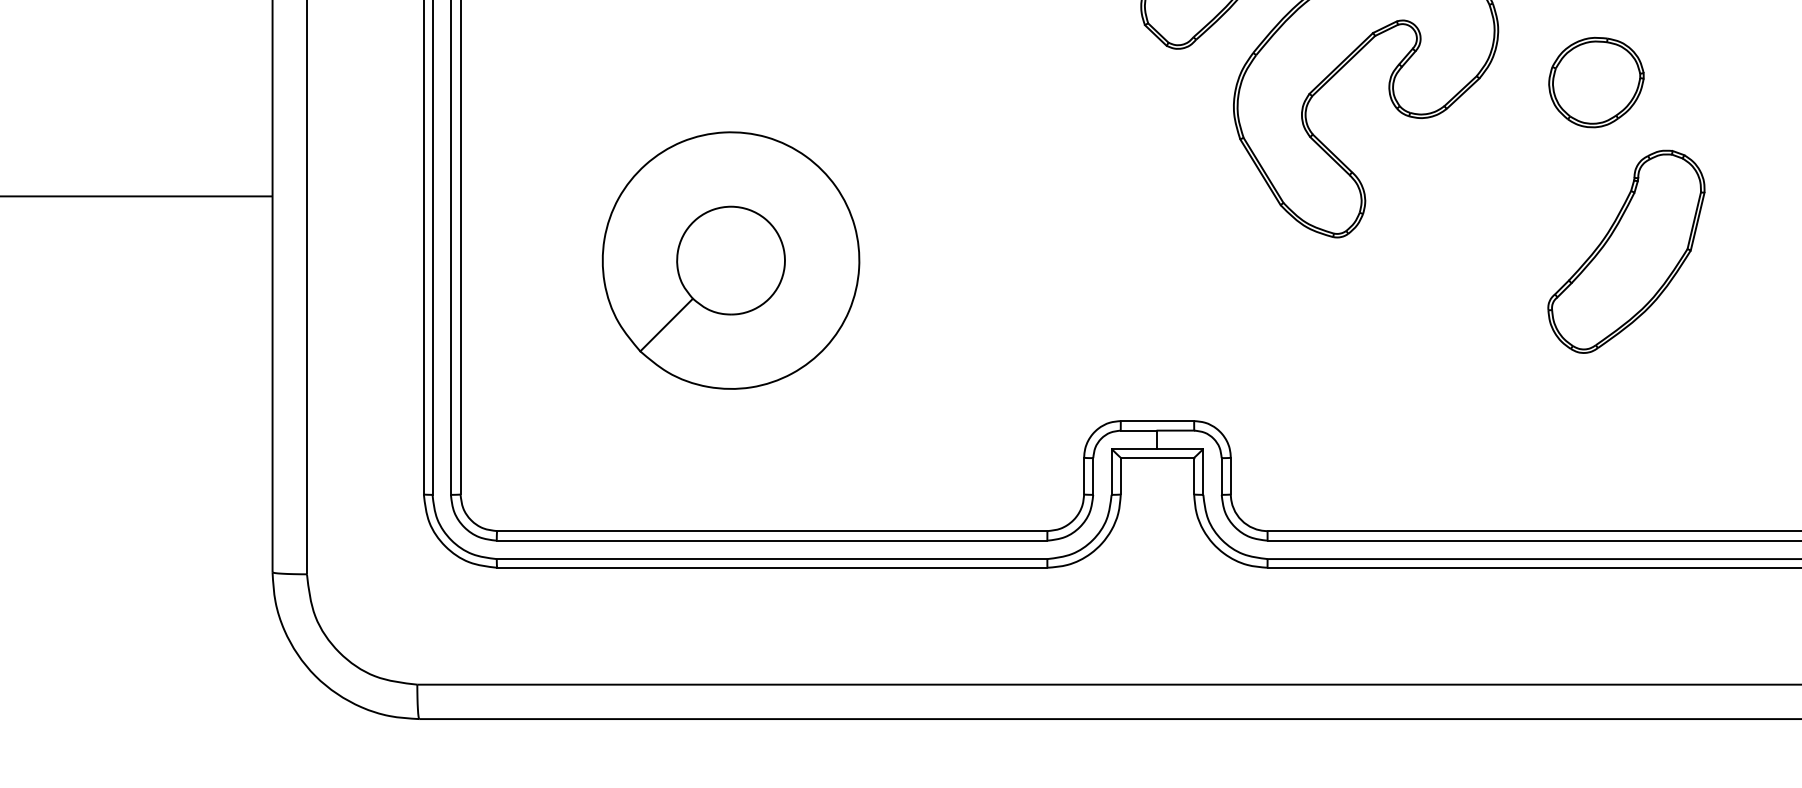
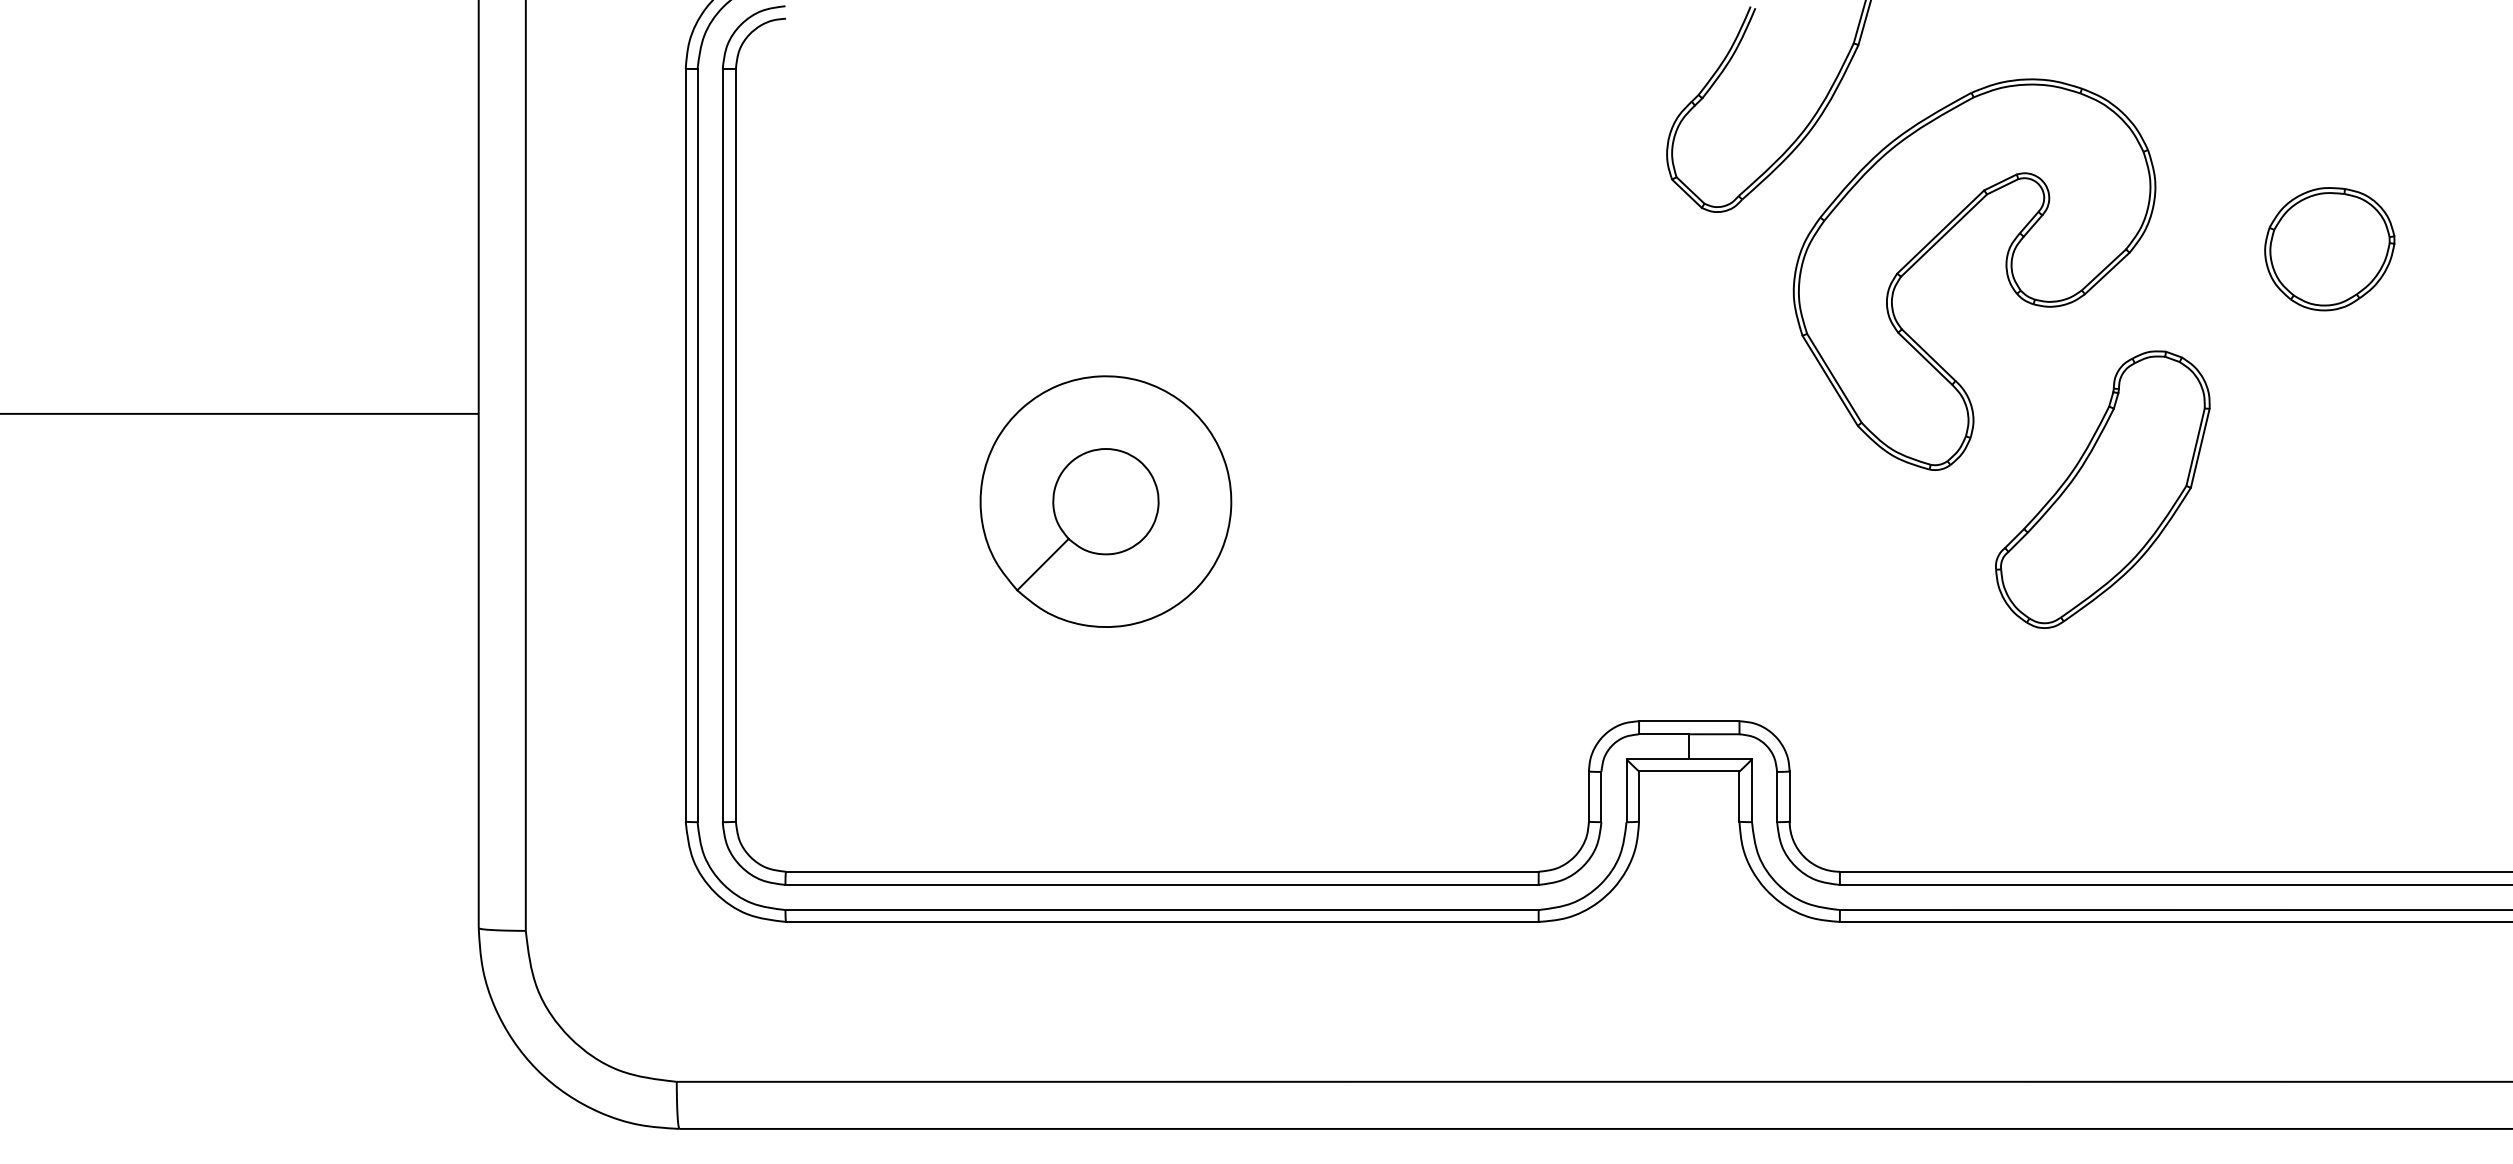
part: (1596, 82) -> (2329, 249), moved
part: (1626, 251) -> (2102, 489), moved
part: (730, 260) -> (1105, 501), size x0.71

